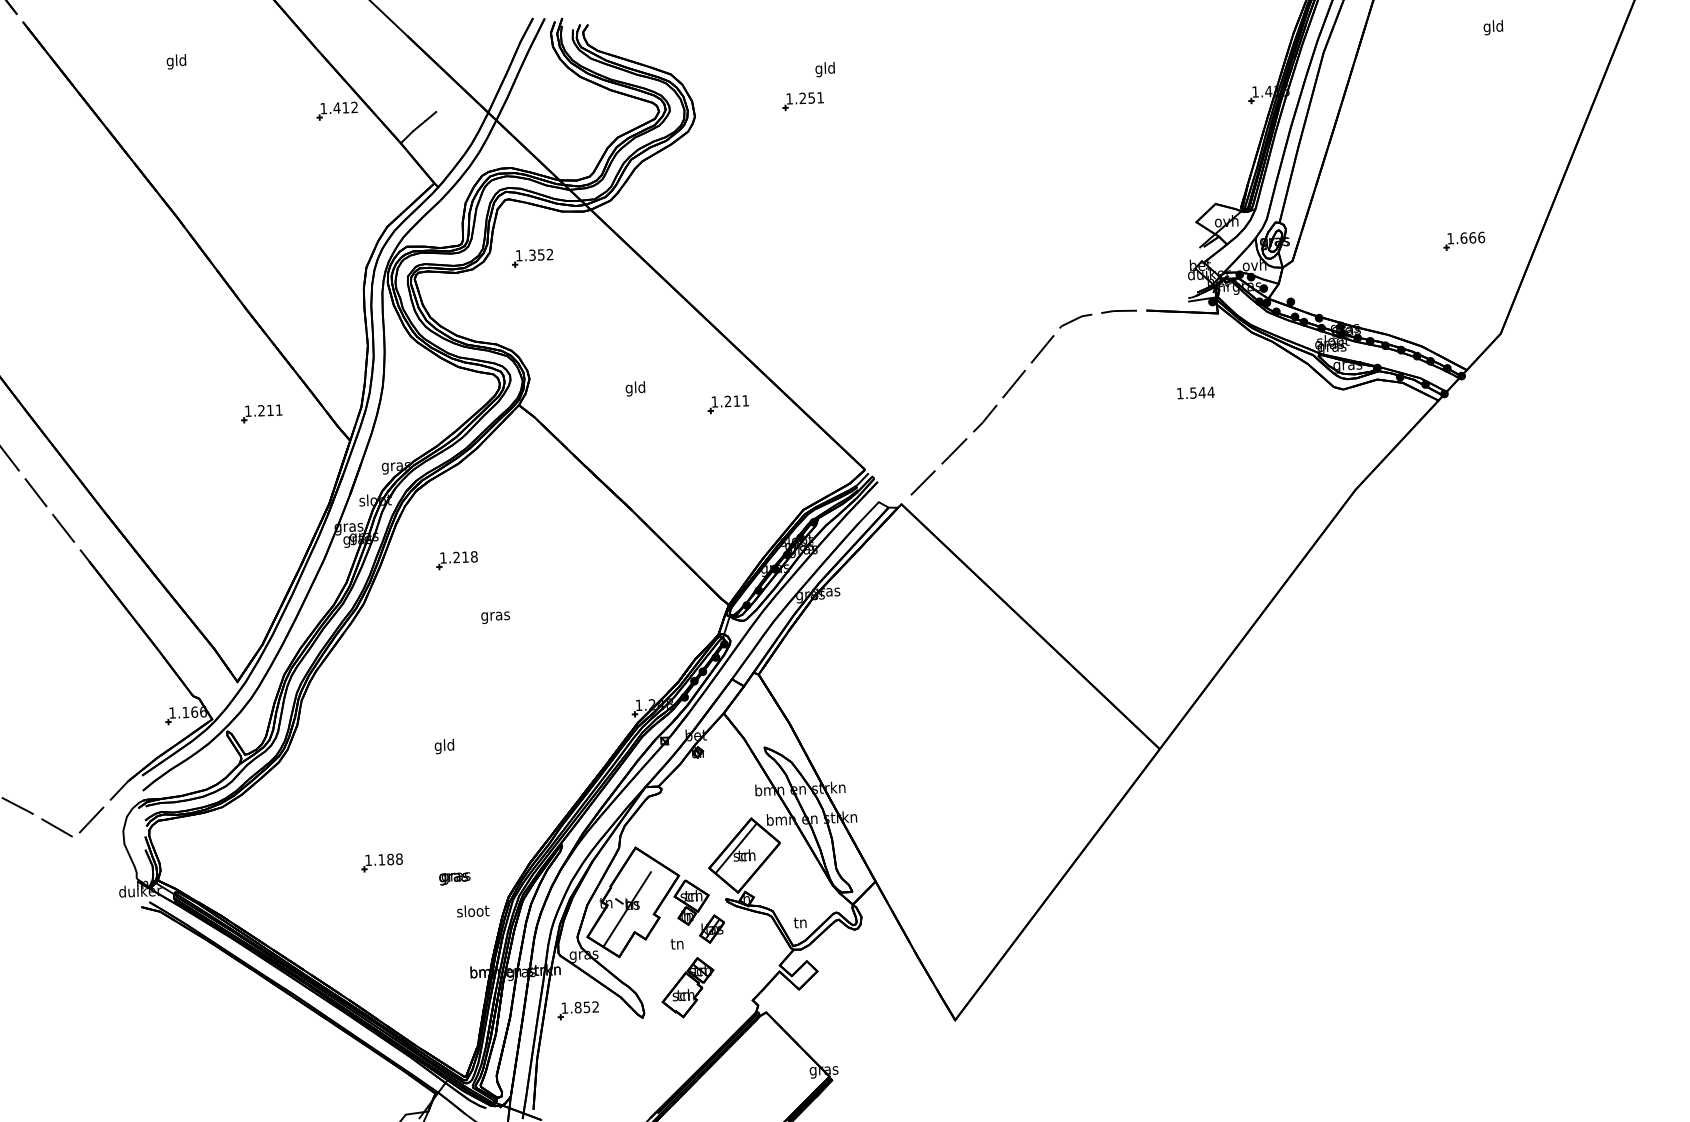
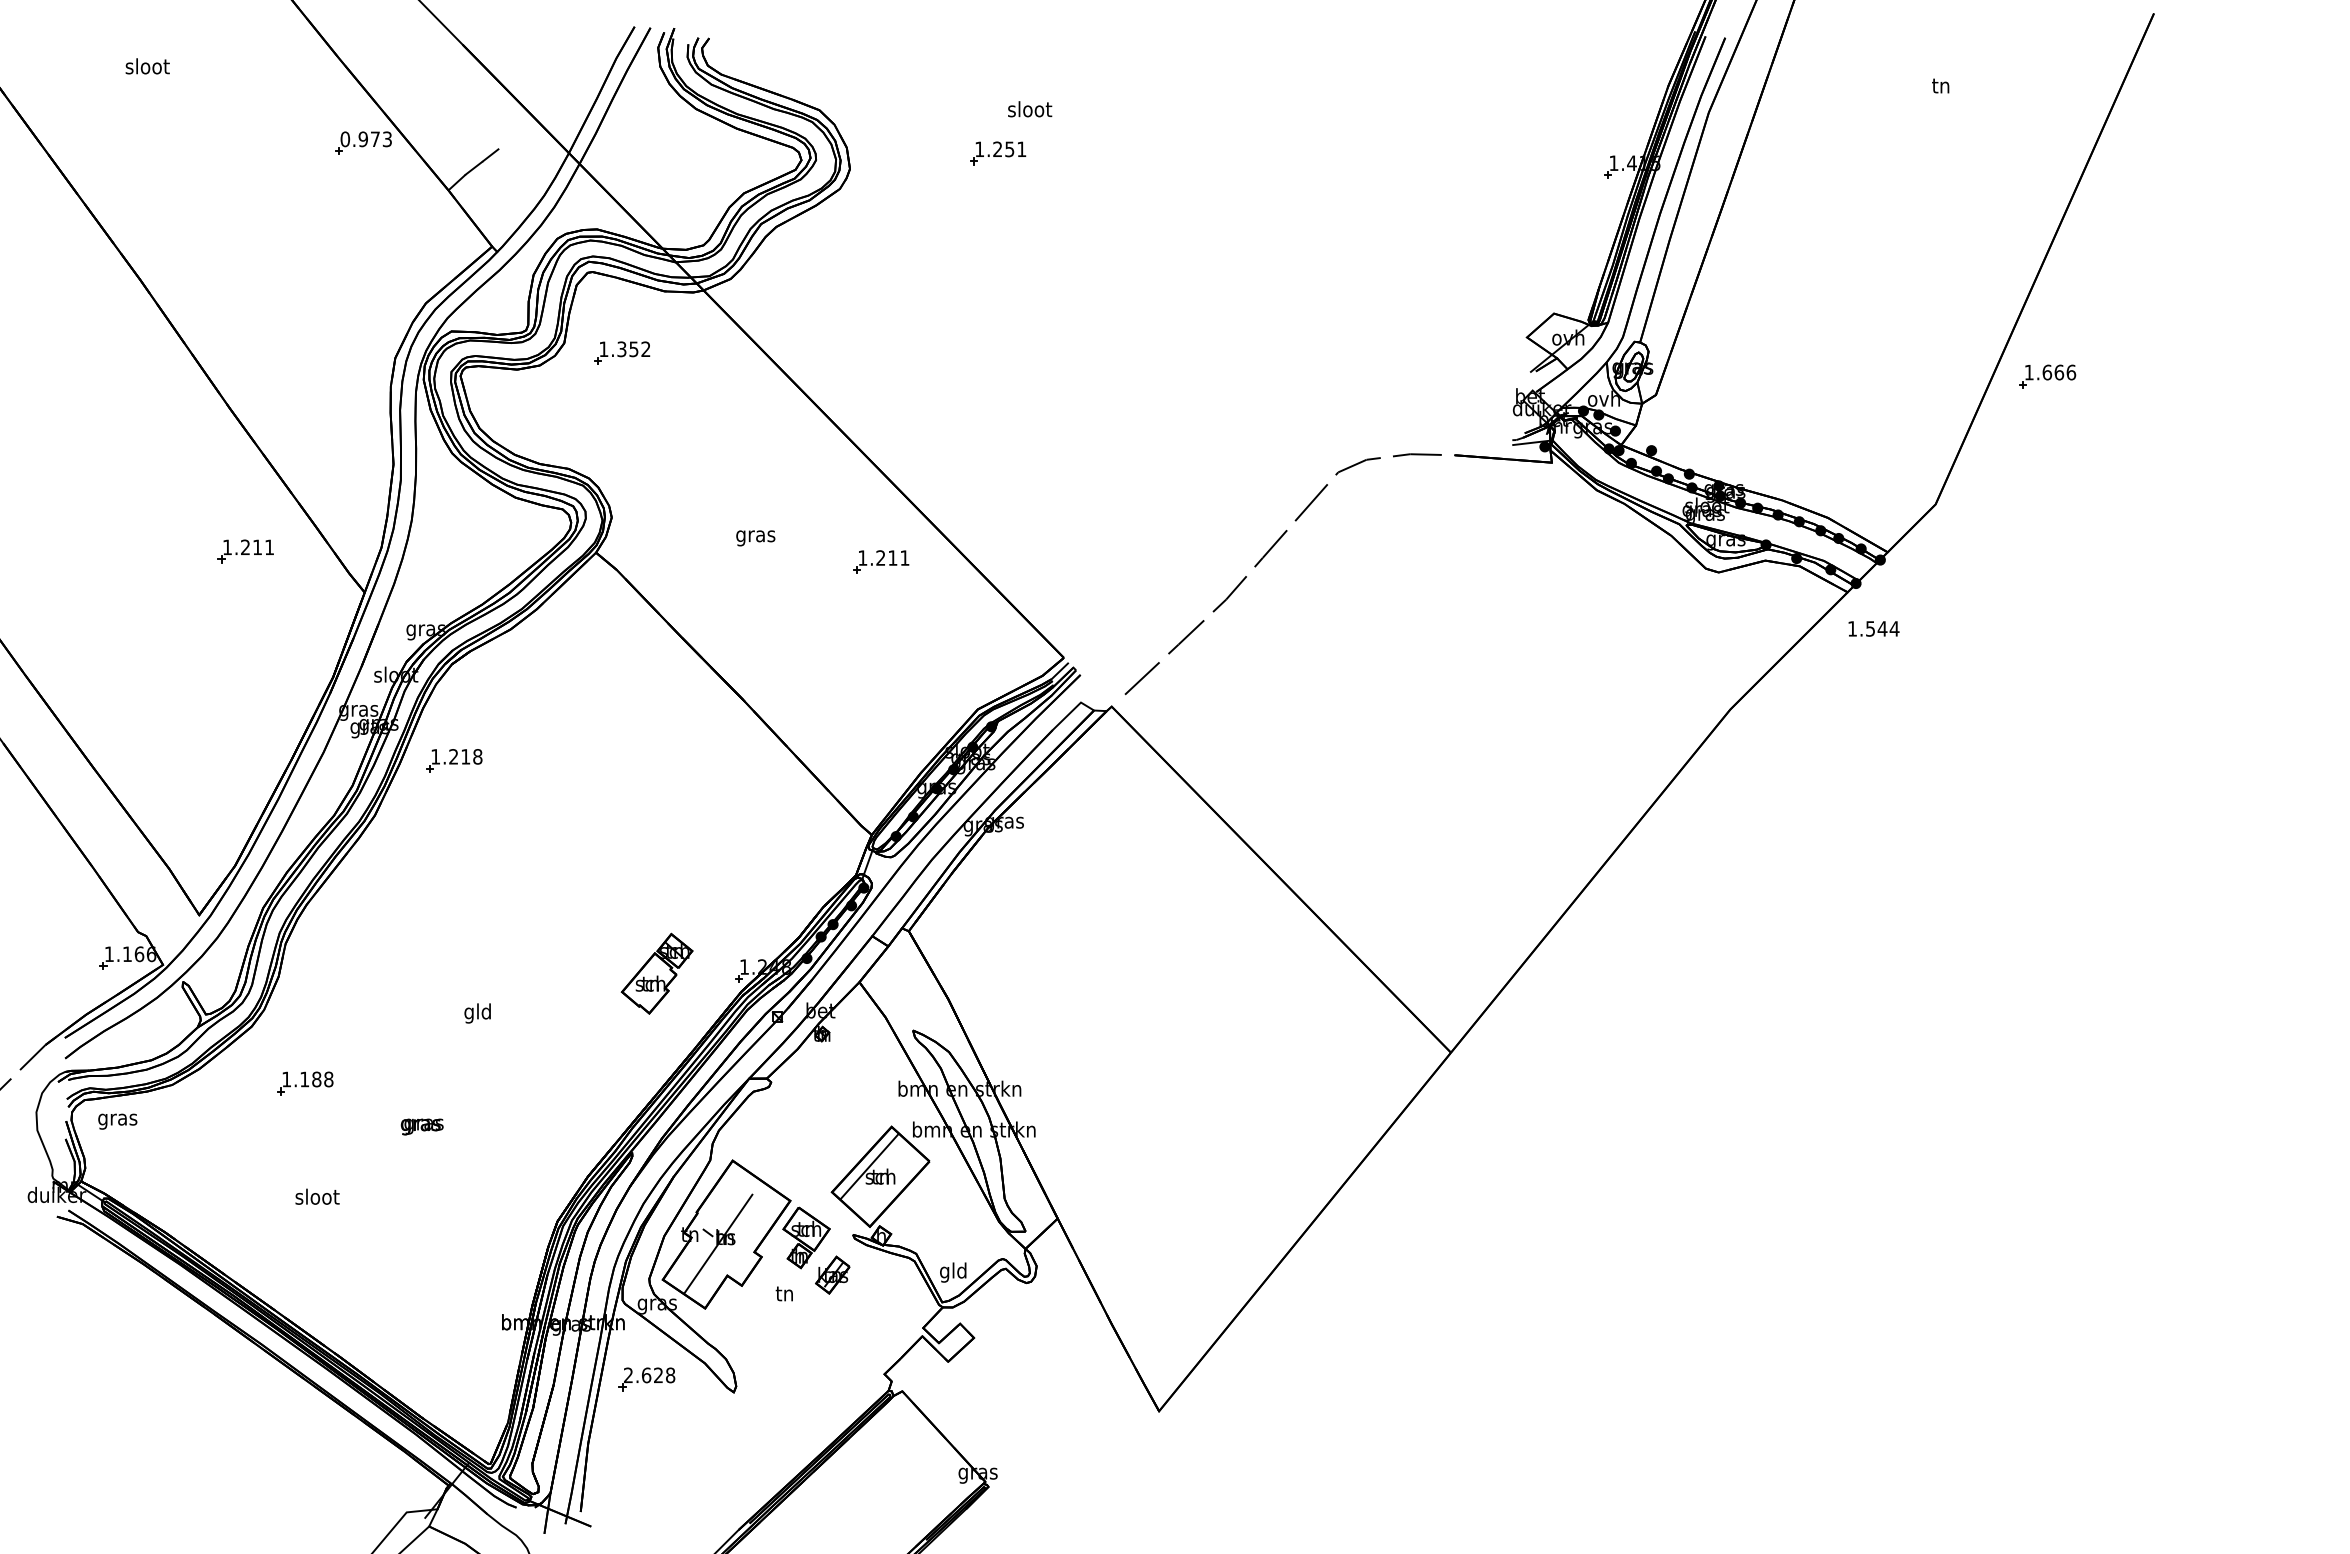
text: (1493, 27) -> (1940, 87), gld -> tn
text: (176, 61) -> (147, 68), gld -> sloot
text: (825, 69) -> (1030, 111), gld -> sloot
text: (338, 108) -> (365, 139), 1.412 -> 0.973
part: (1464, 241) -> (2047, 376), moved
text: (635, 389) -> (755, 536), gld -> gras
text: (1195, 392) -> (1873, 628), moved
part: (457, 560) -> (454, 760), moved
text: (495, 617) -> (117, 1121), moved
part: (382, 862) -> (305, 1083), moved
text: (454, 878) -> (421, 1126), moved
text: (473, 910) -> (317, 1196), moved
text: (800, 923) -> (953, 1272), tn -> gld
part: (687, 987) -> (656, 973), moved
text: (580, 1007) -> (649, 1375), 1.852 -> 2.628

